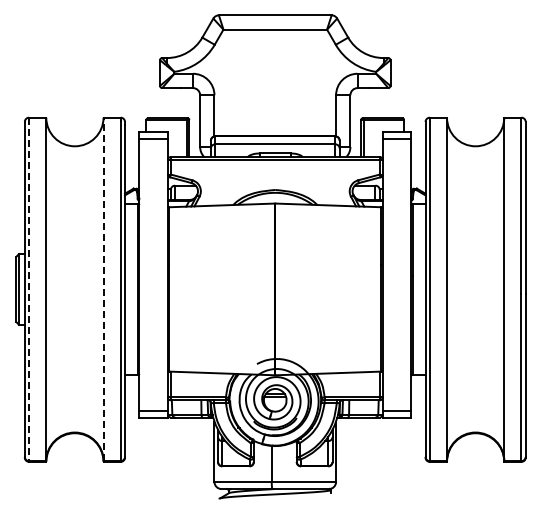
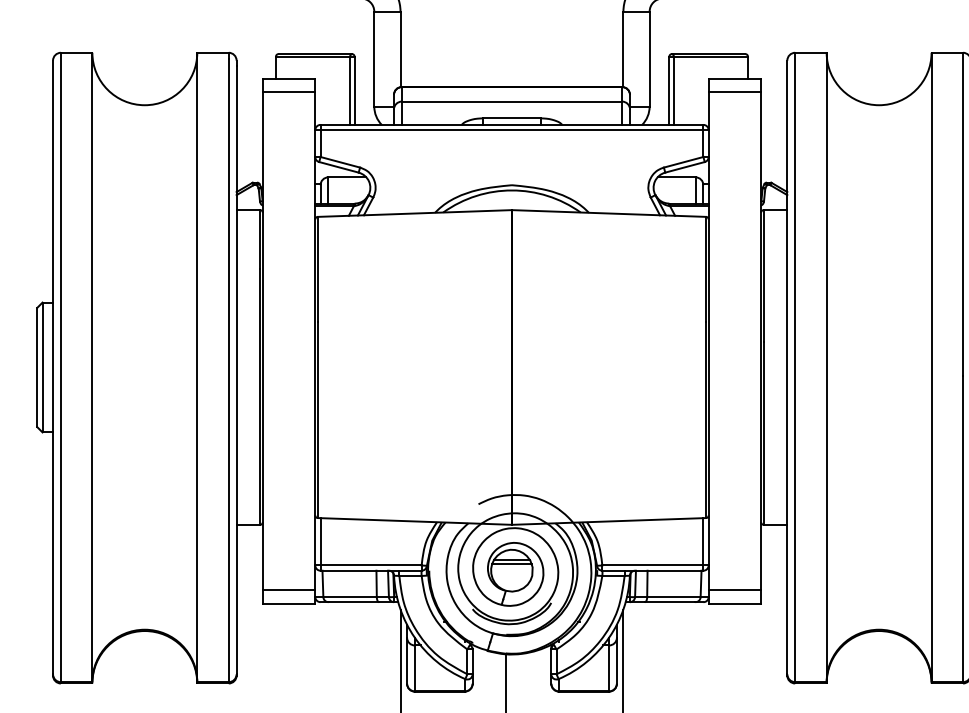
line: (29, 289) -> (61, 367), dashed -> solid
line: (103, 289) -> (197, 367), dashed -> solid

